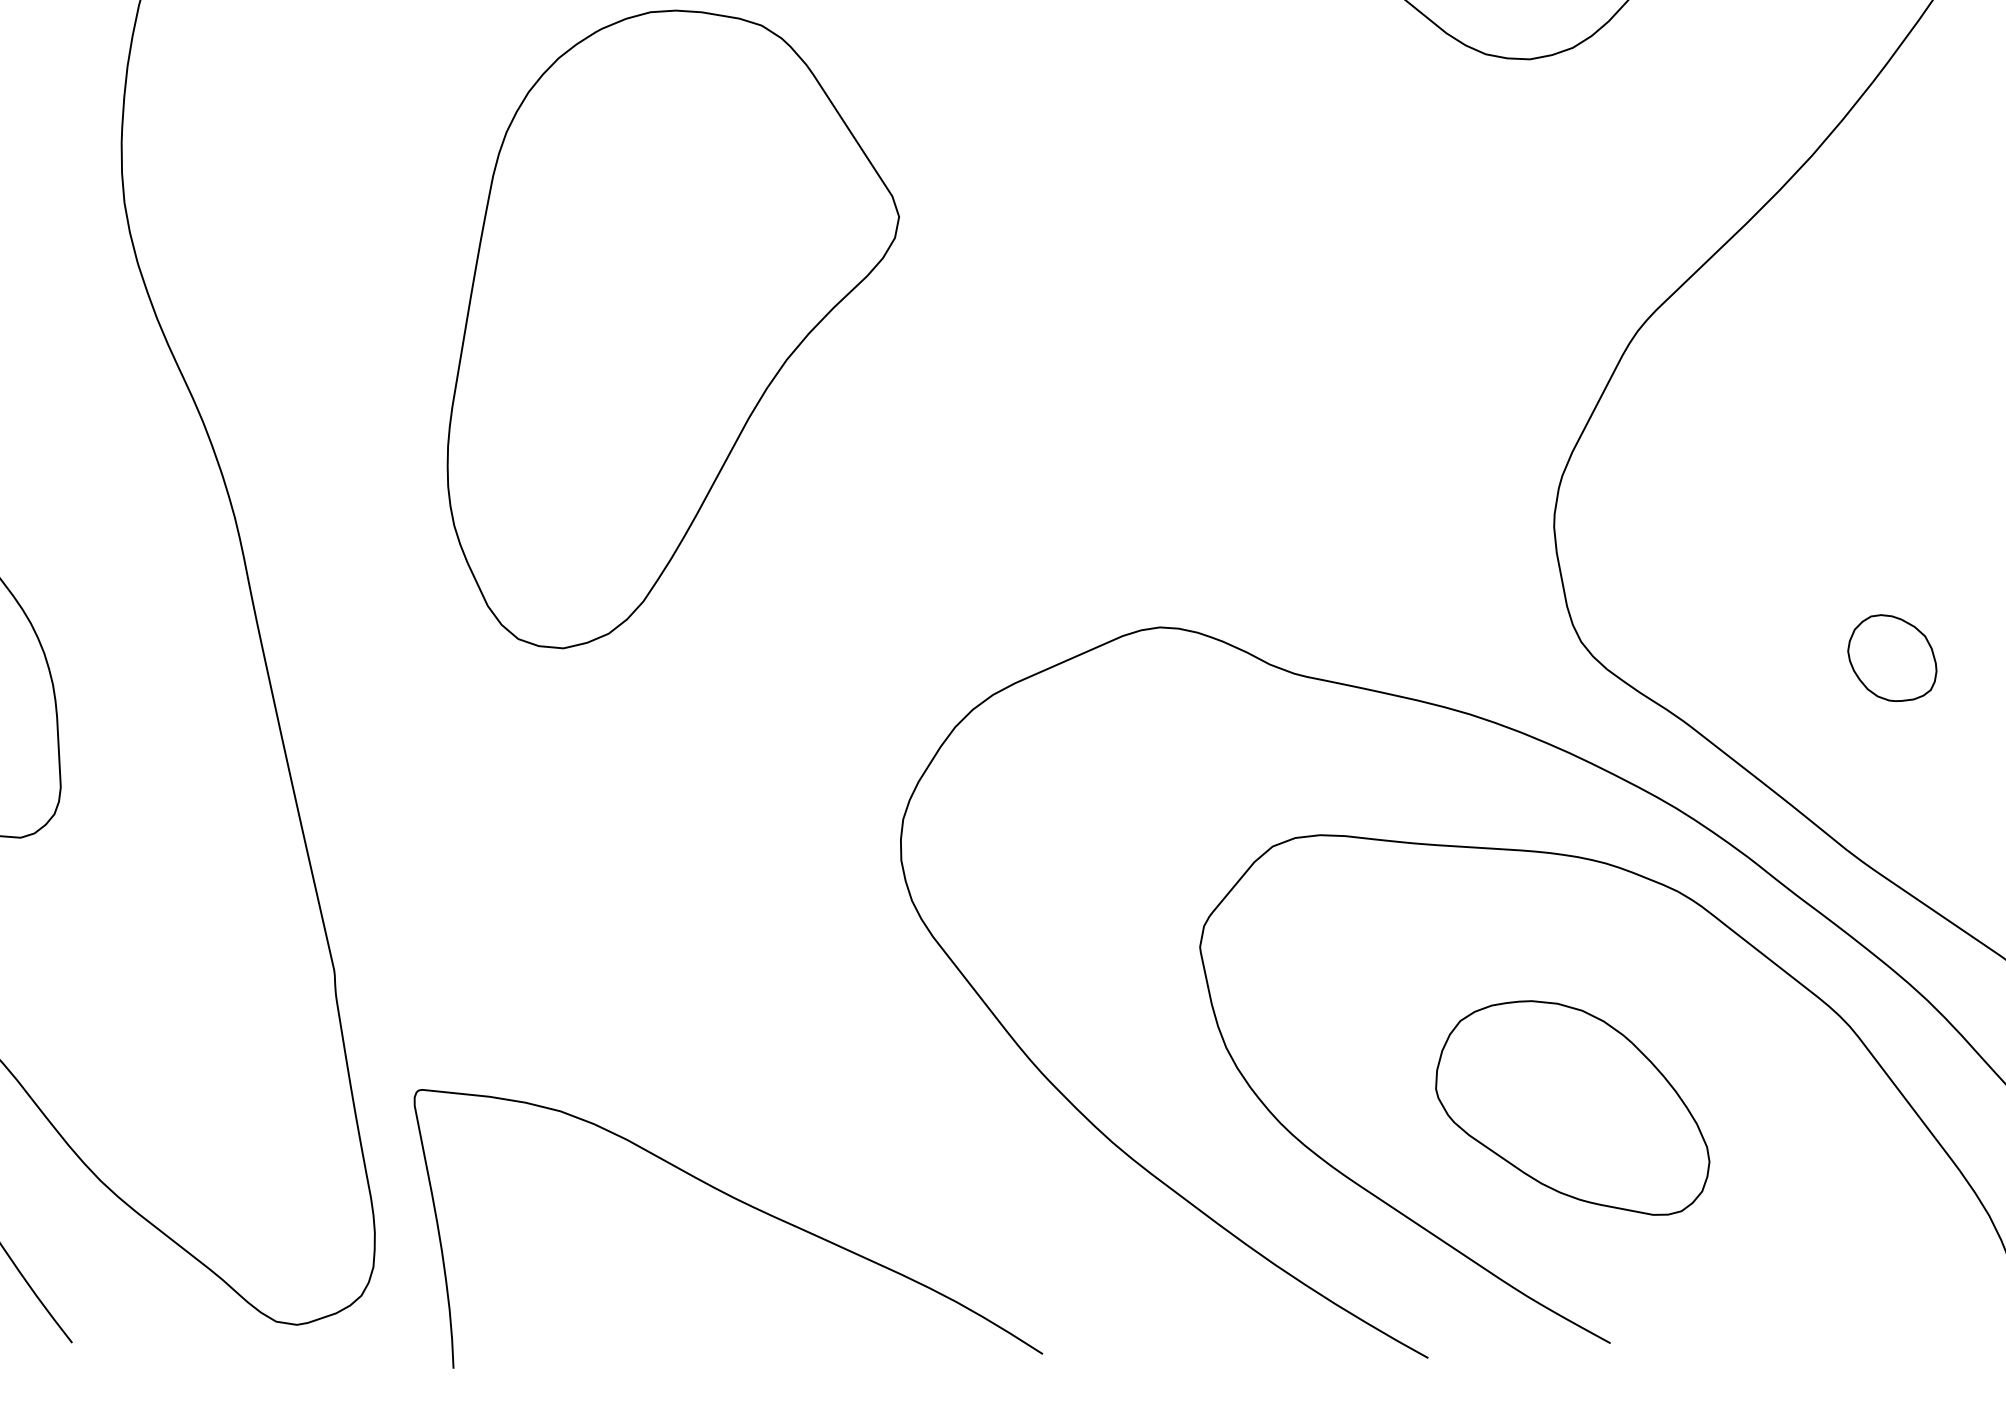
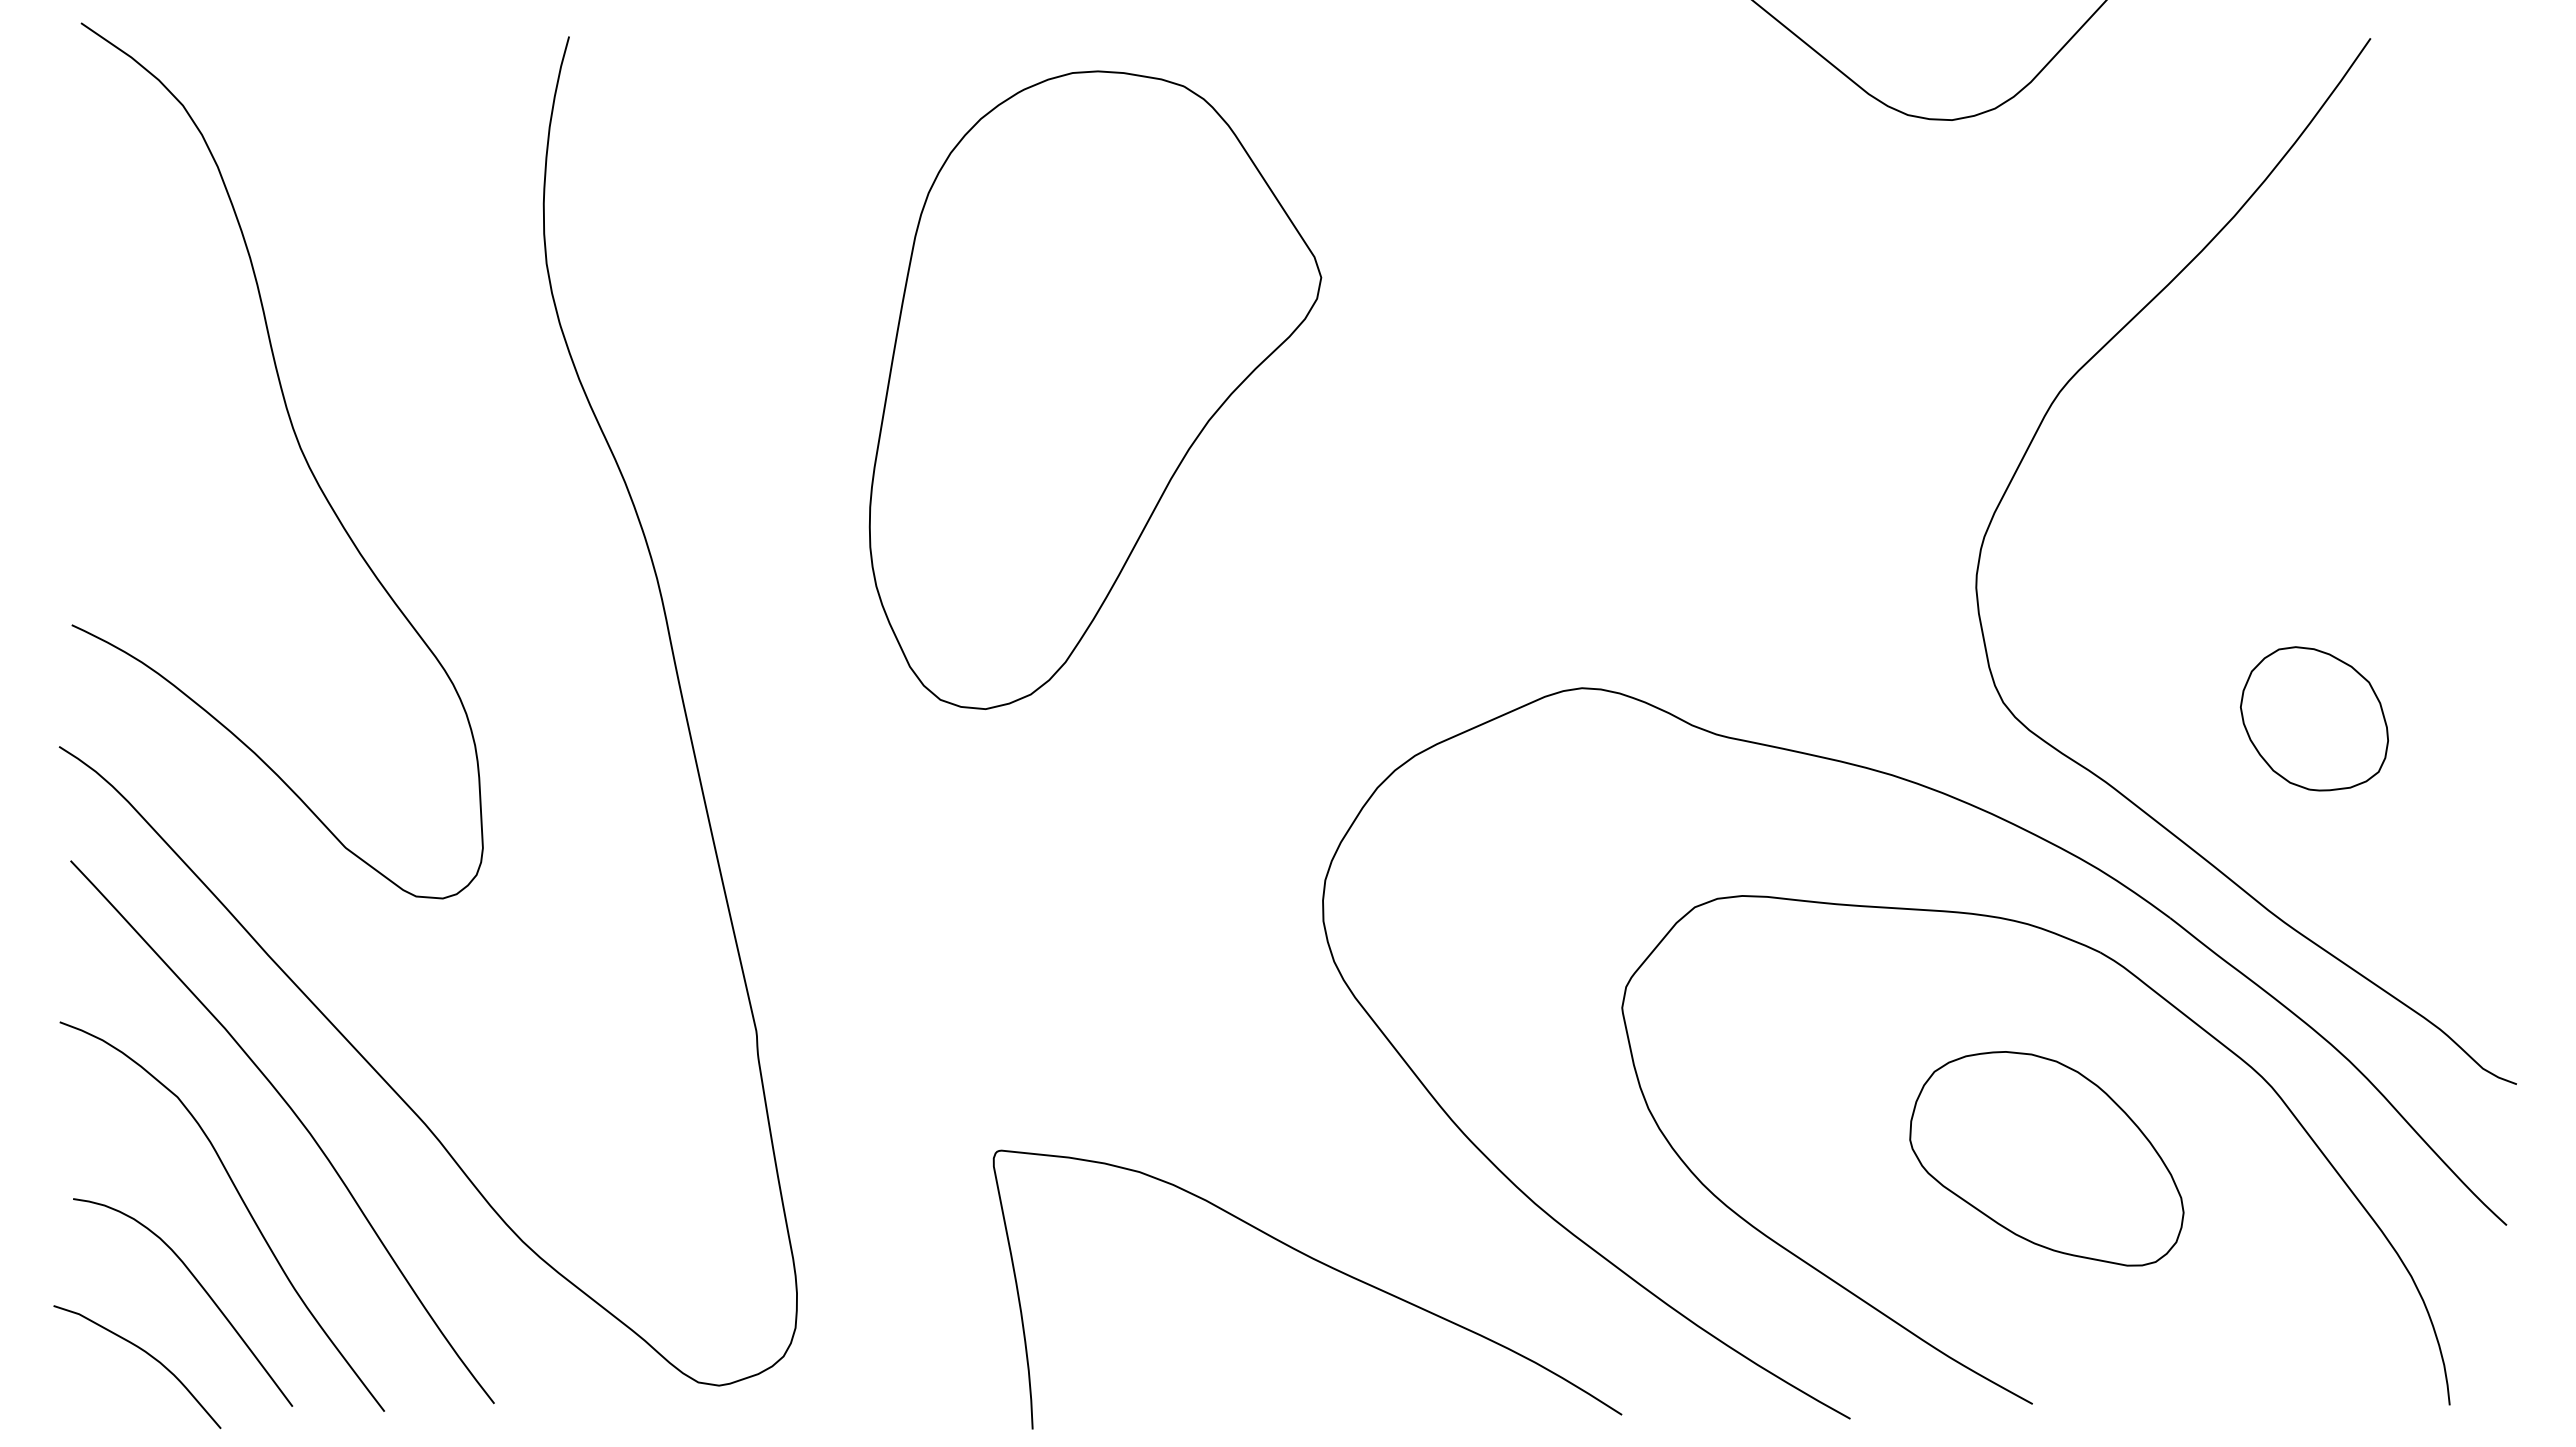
part: (1892, 657) -> (2314, 718), size x1.67
part: (1572, 1107) -> (2046, 1158), moved
curve: (741, 1202) -> (1320, 1263), moved

